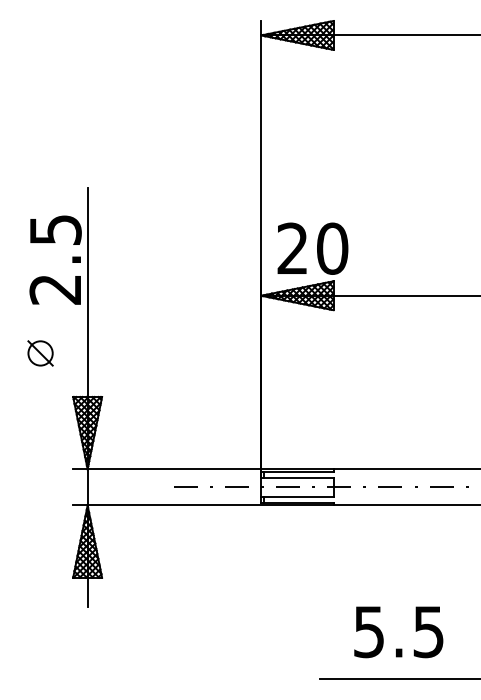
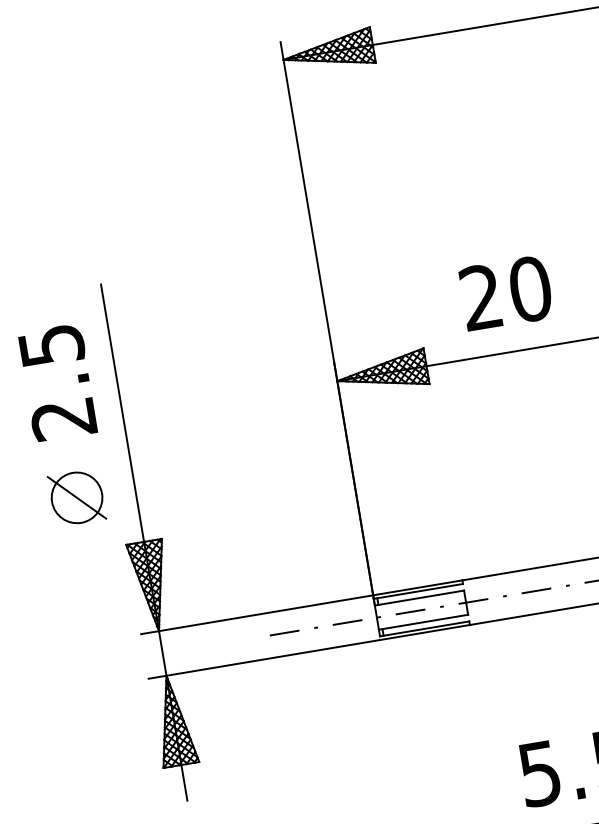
text: (312, 248) -> (505, 293), moved
text: (55, 259) -> (57, 381), moved
part: (40, 353) -> (76, 497), size x1.67

